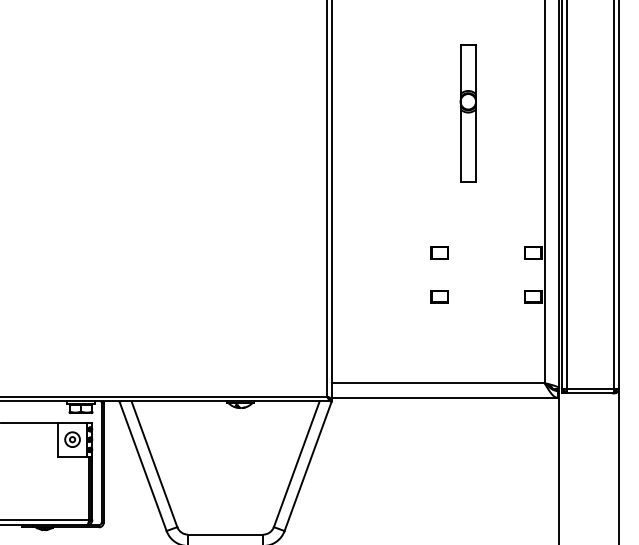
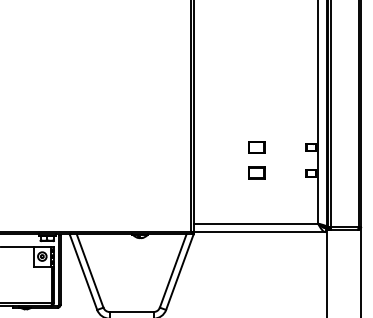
part: (468, 112) -> (273, 65), removed
part: (439, 252) -> (256, 147), size x1.6
part: (439, 297) -> (256, 173), size x1.6

